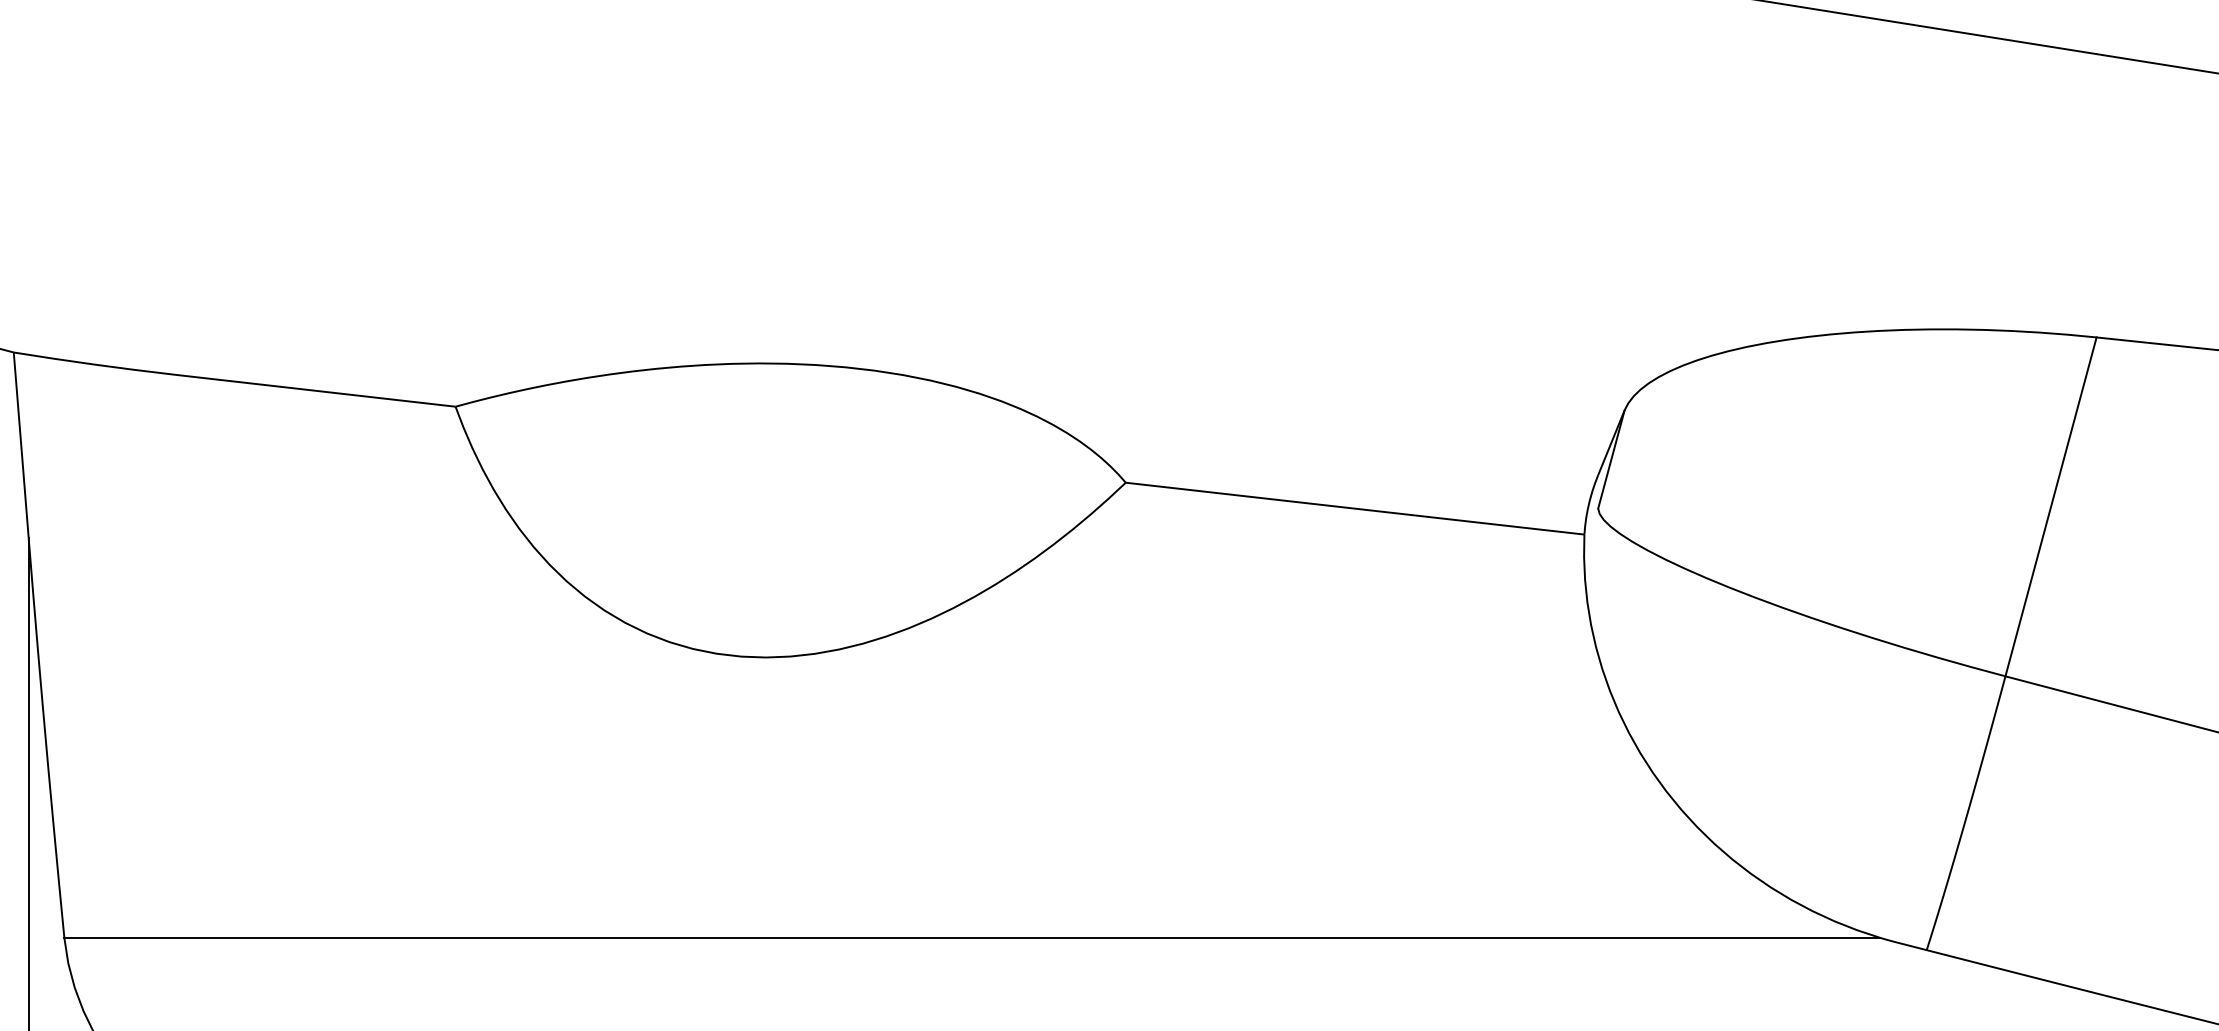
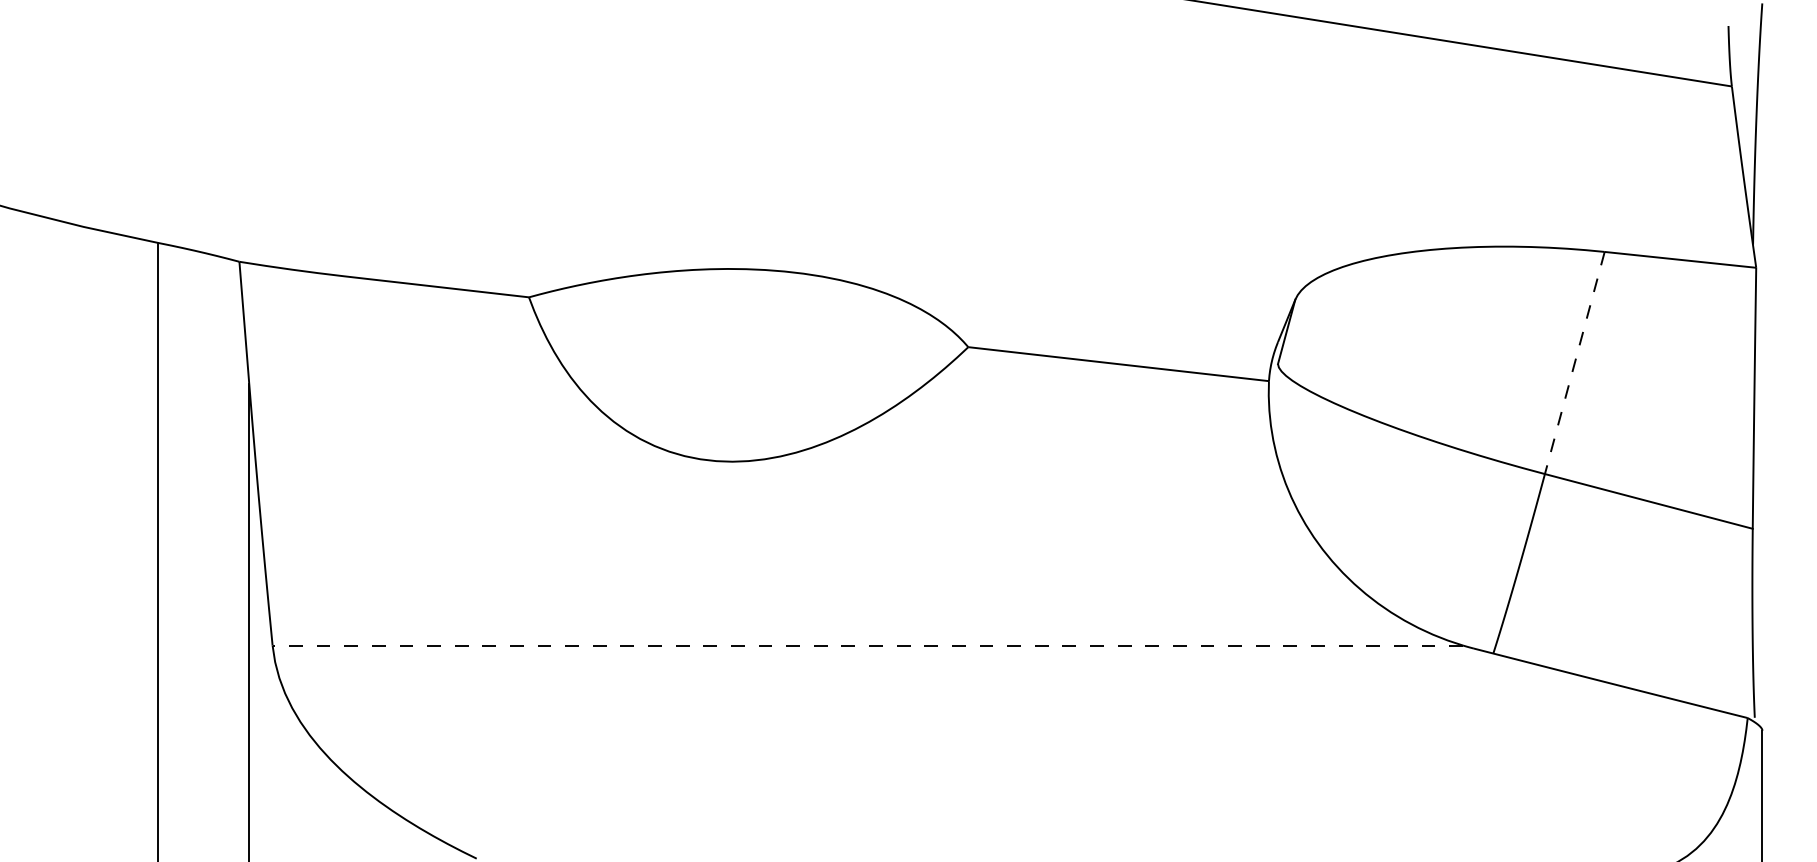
line: (2050, 507) -> (1574, 363), solid -> dashed
line: (971, 937) -> (867, 645), solid -> dashed

